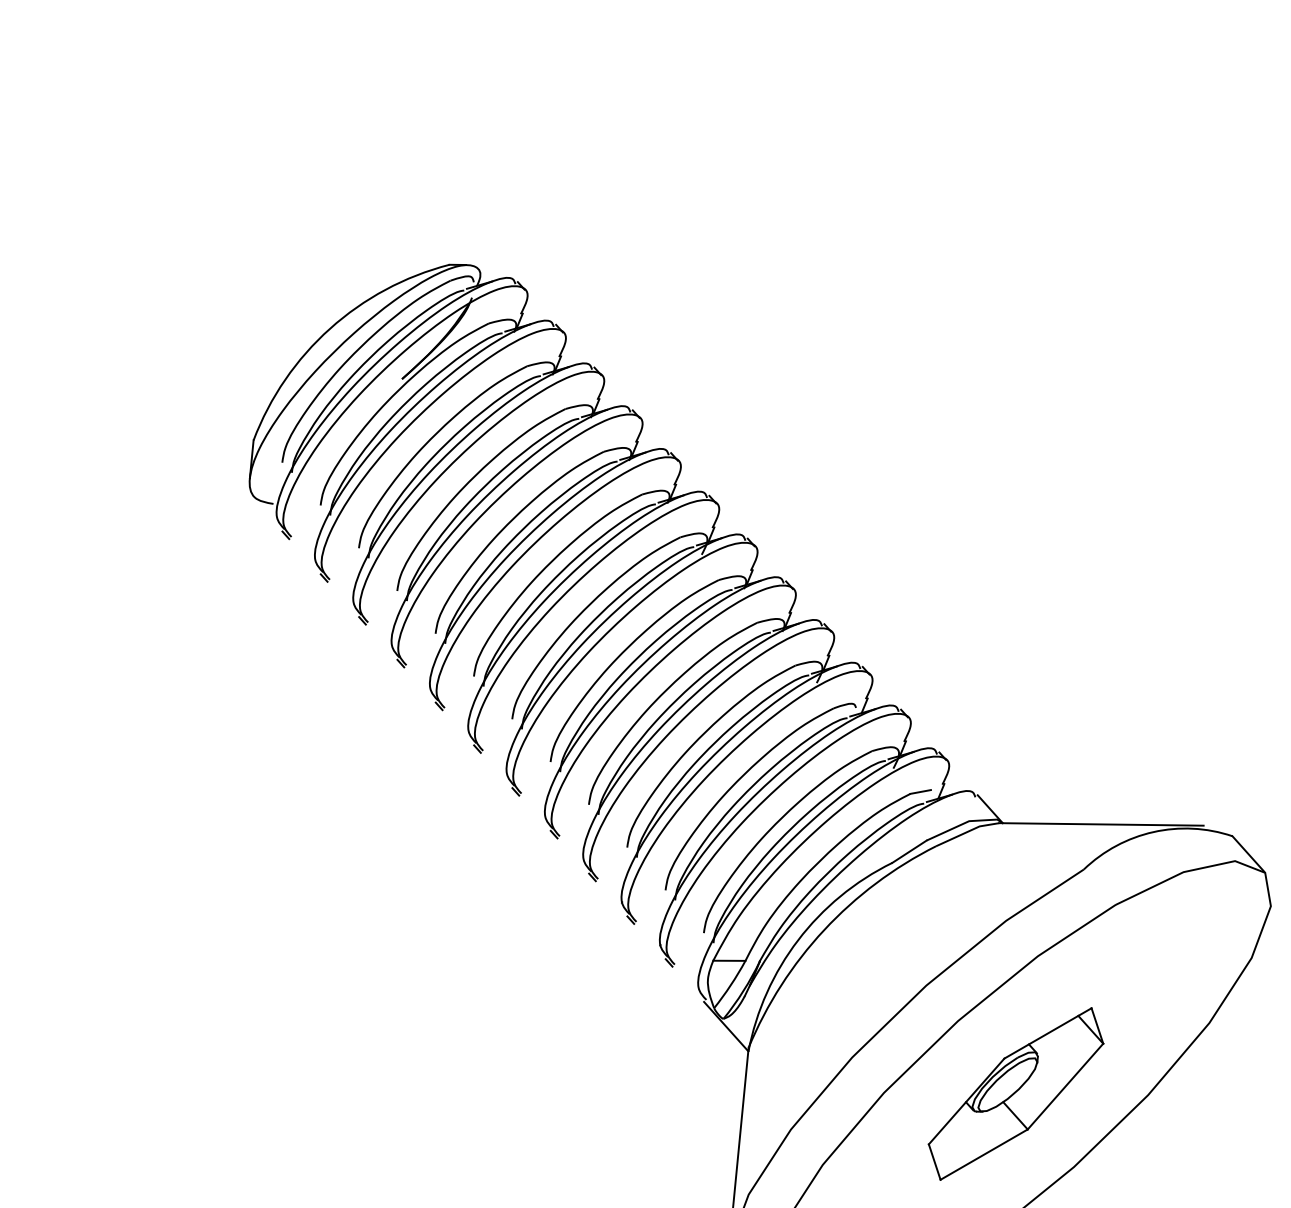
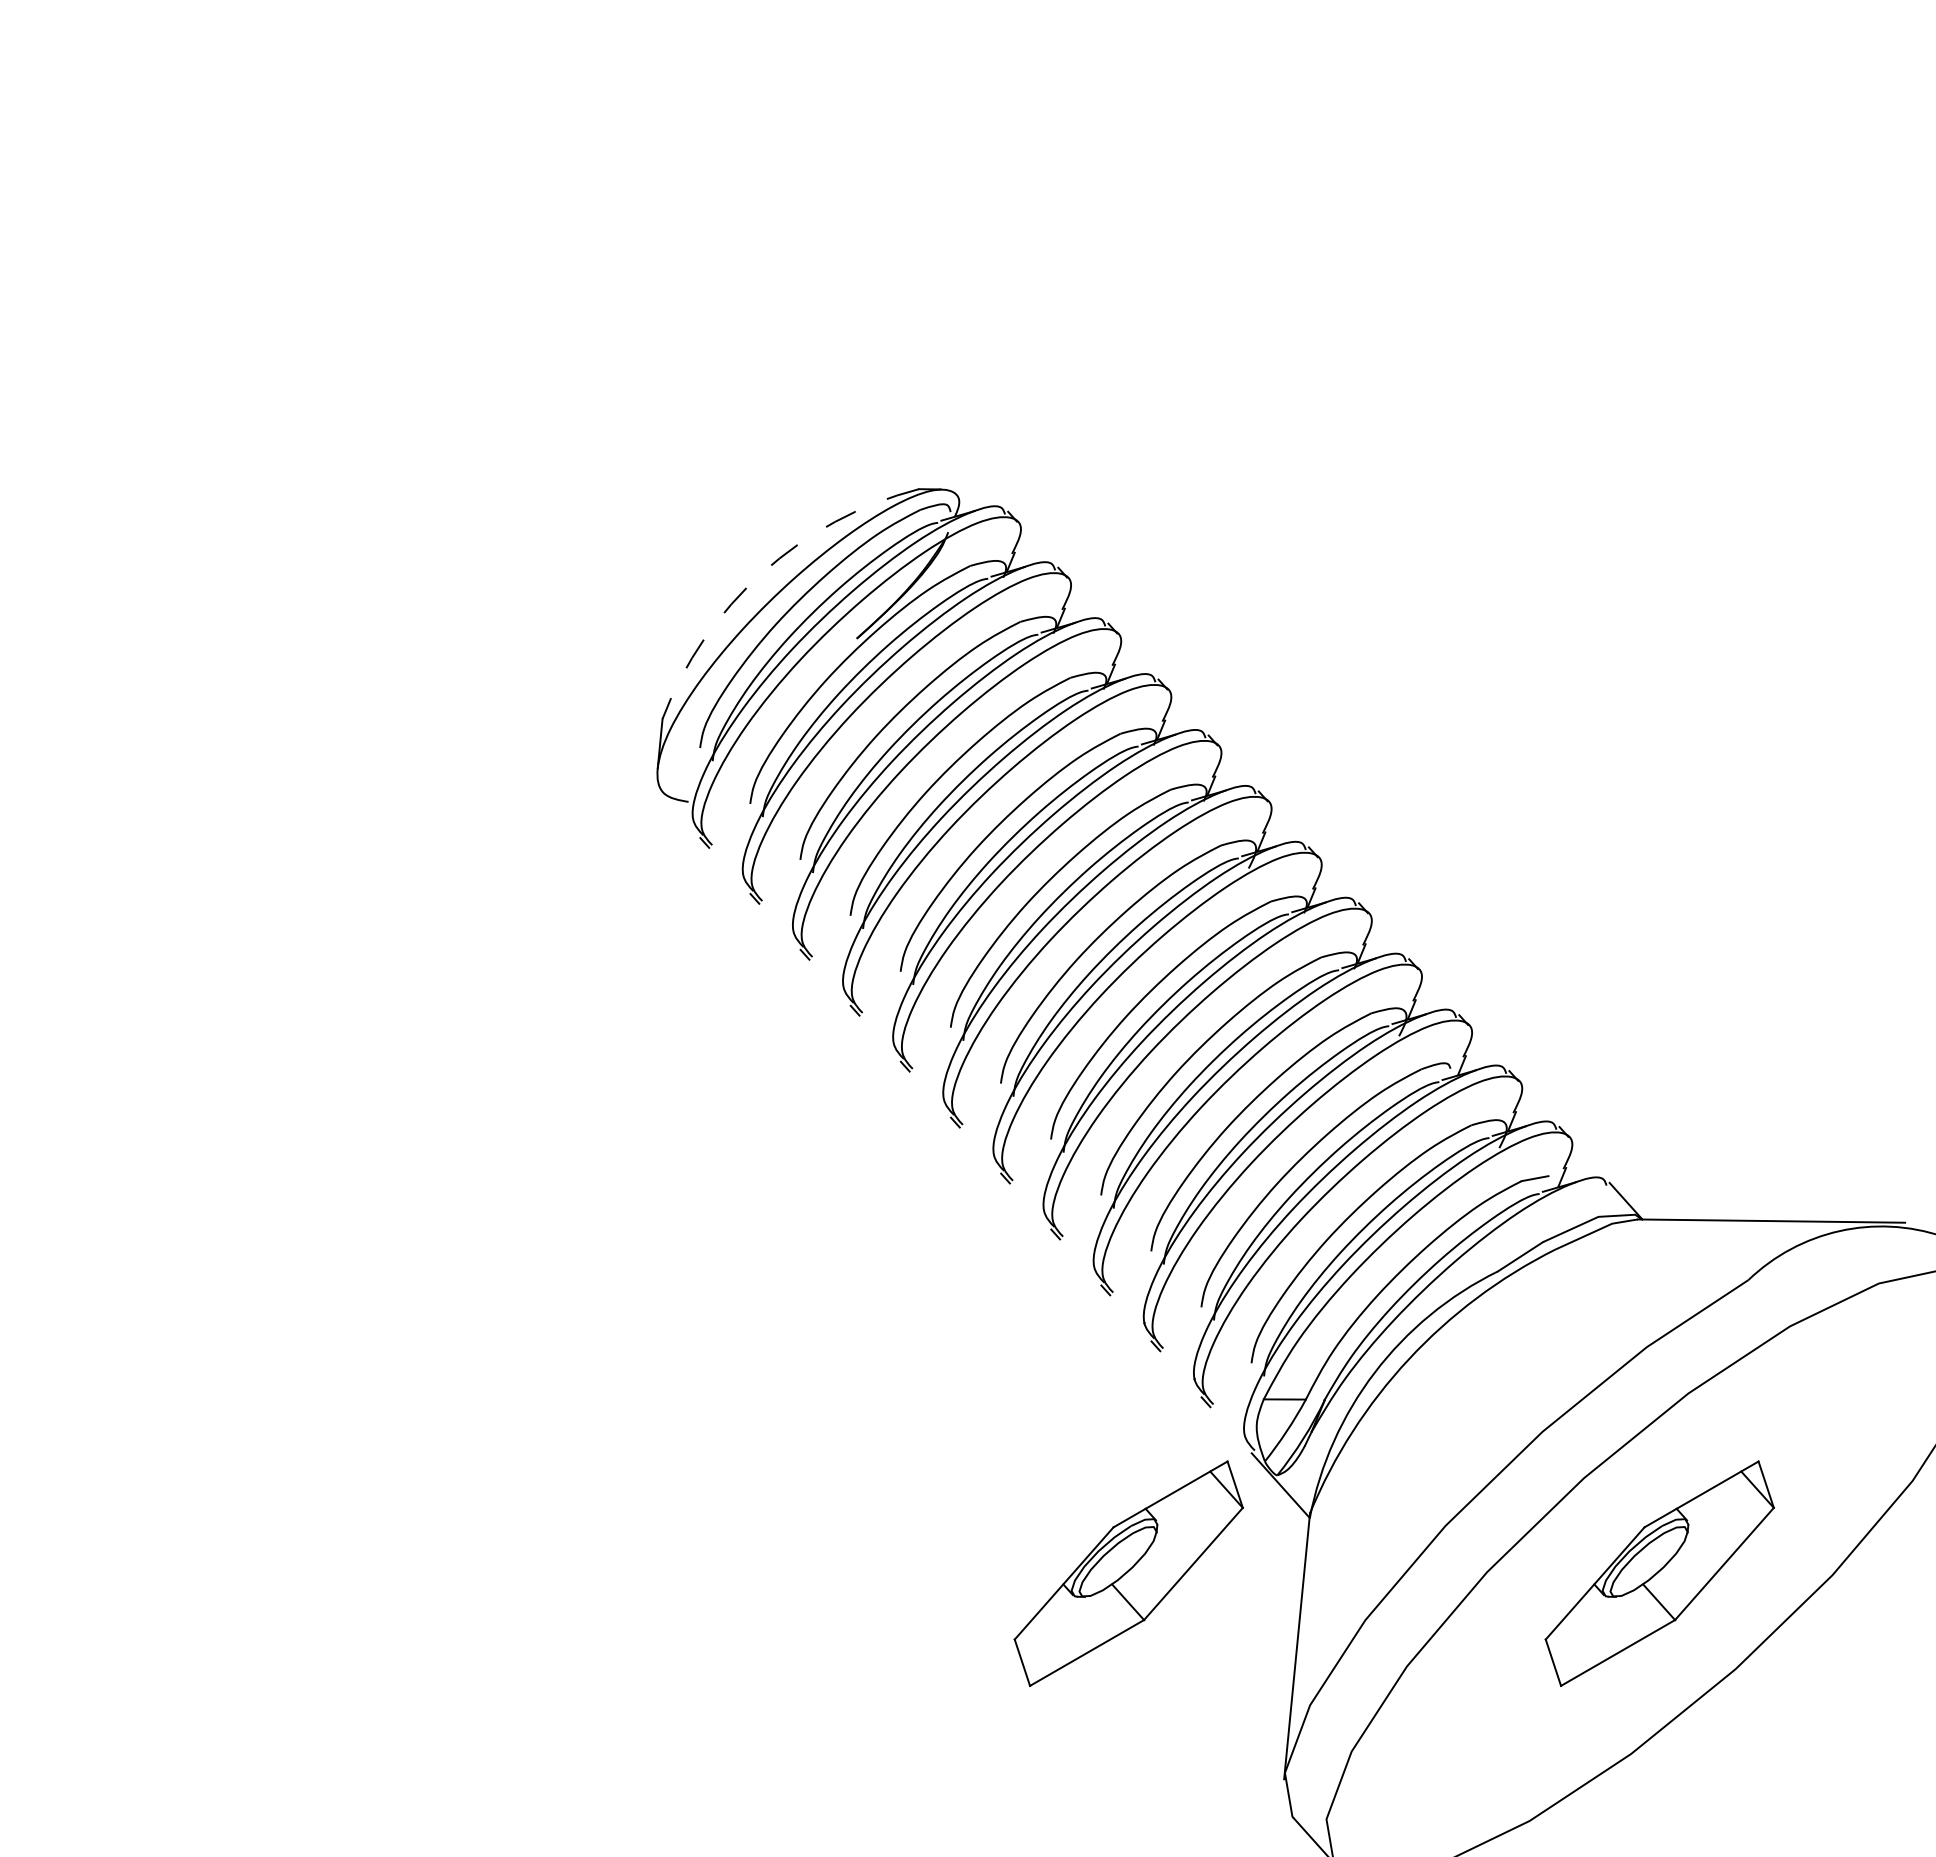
arc: (329, 328) -> (762, 572), solid -> dashed
part: (609, 1093) -> (1128, 1573), added

